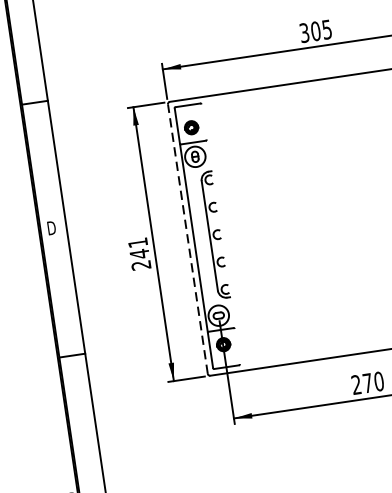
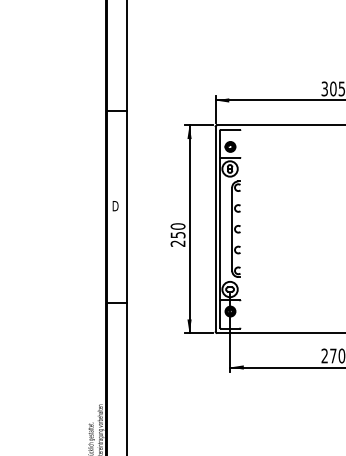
line: (187, 238) -> (215, 228), dashed -> solid
text: (138, 248) -> (177, 230), 241 -> 250

